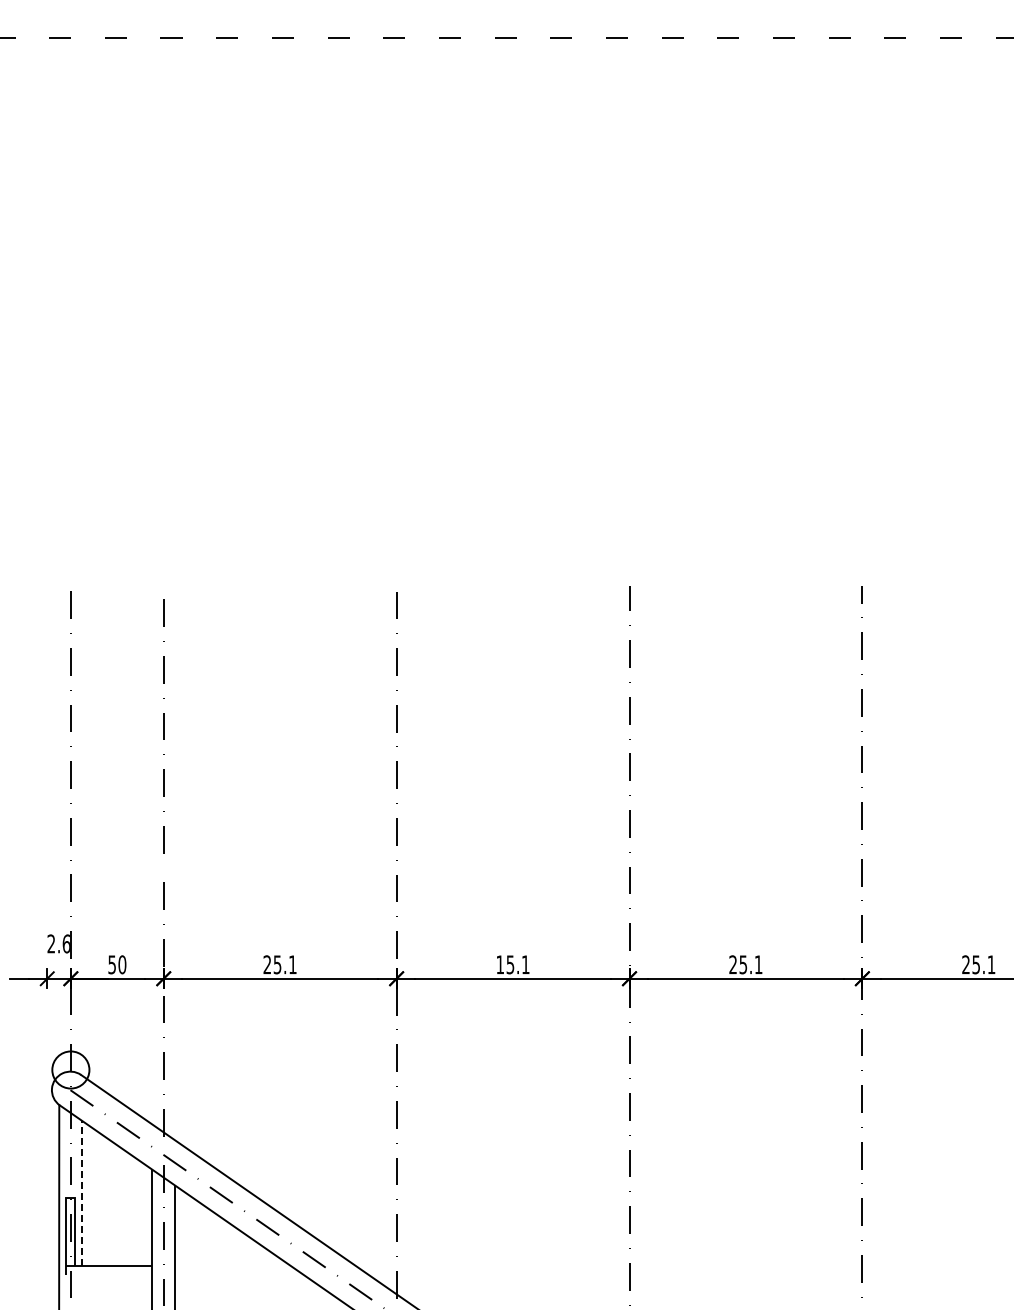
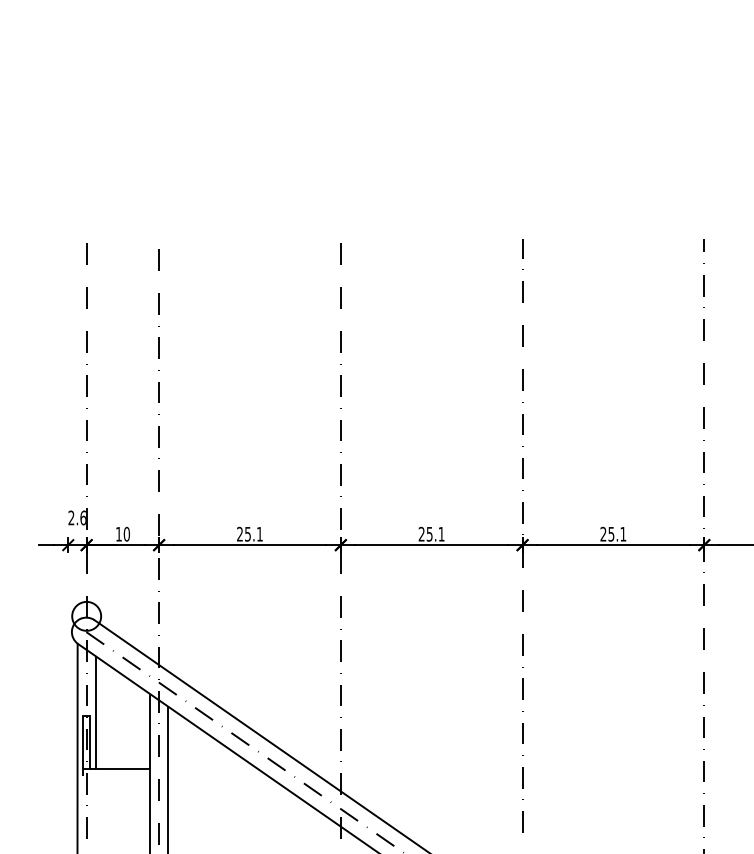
text: (111, 964) -> (118, 534), 50 -> 10
text: (499, 964) -> (421, 534), 15.1 -> 25.1
line: (82, 1192) -> (95, 711), dashed -> solid

